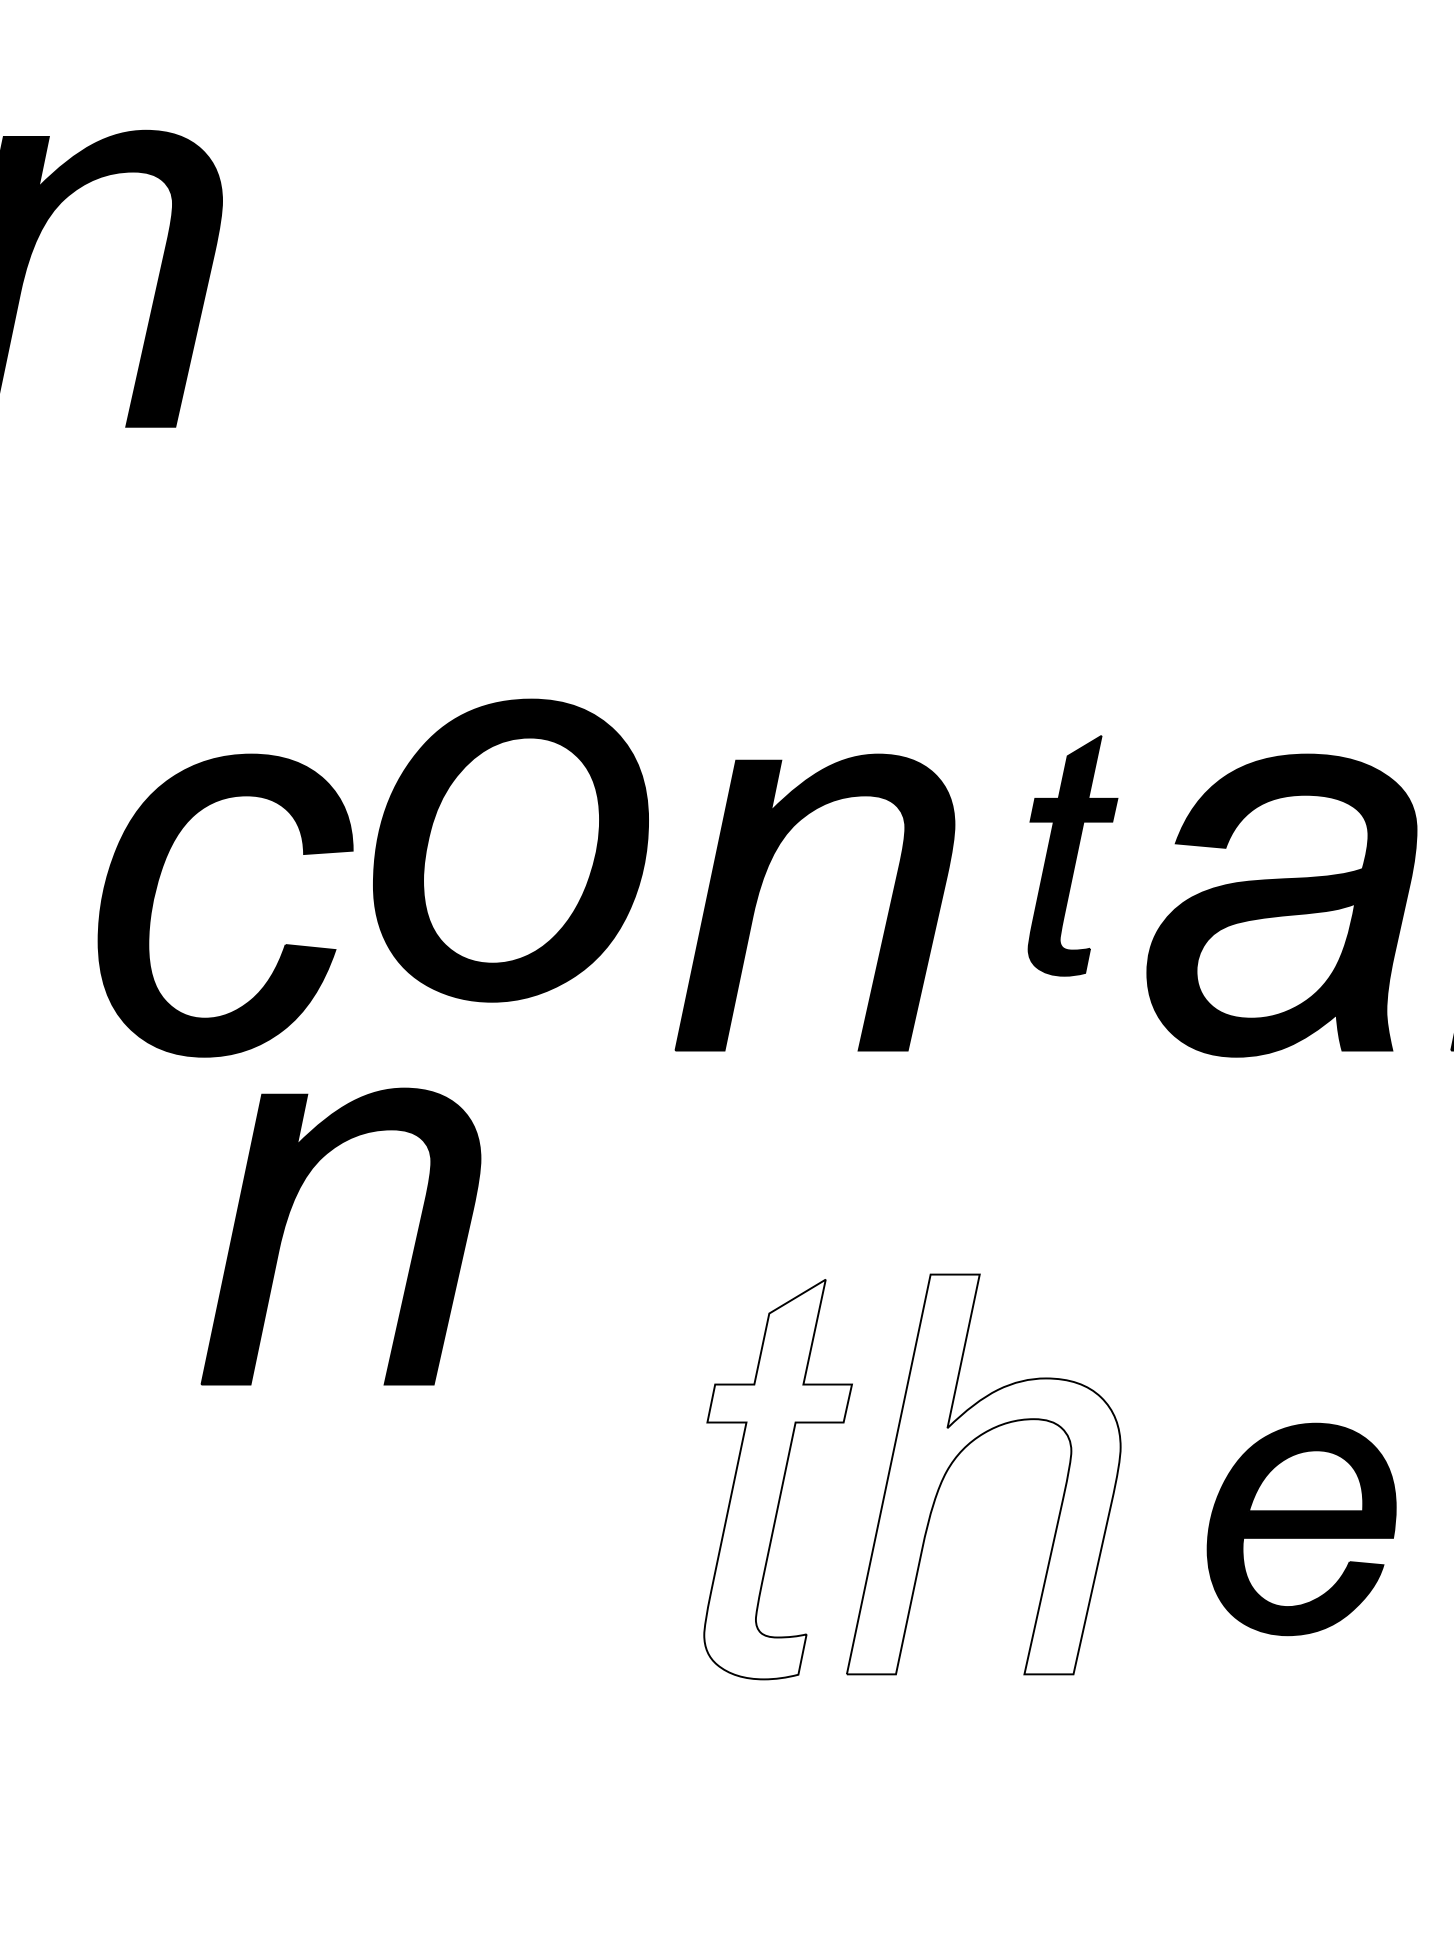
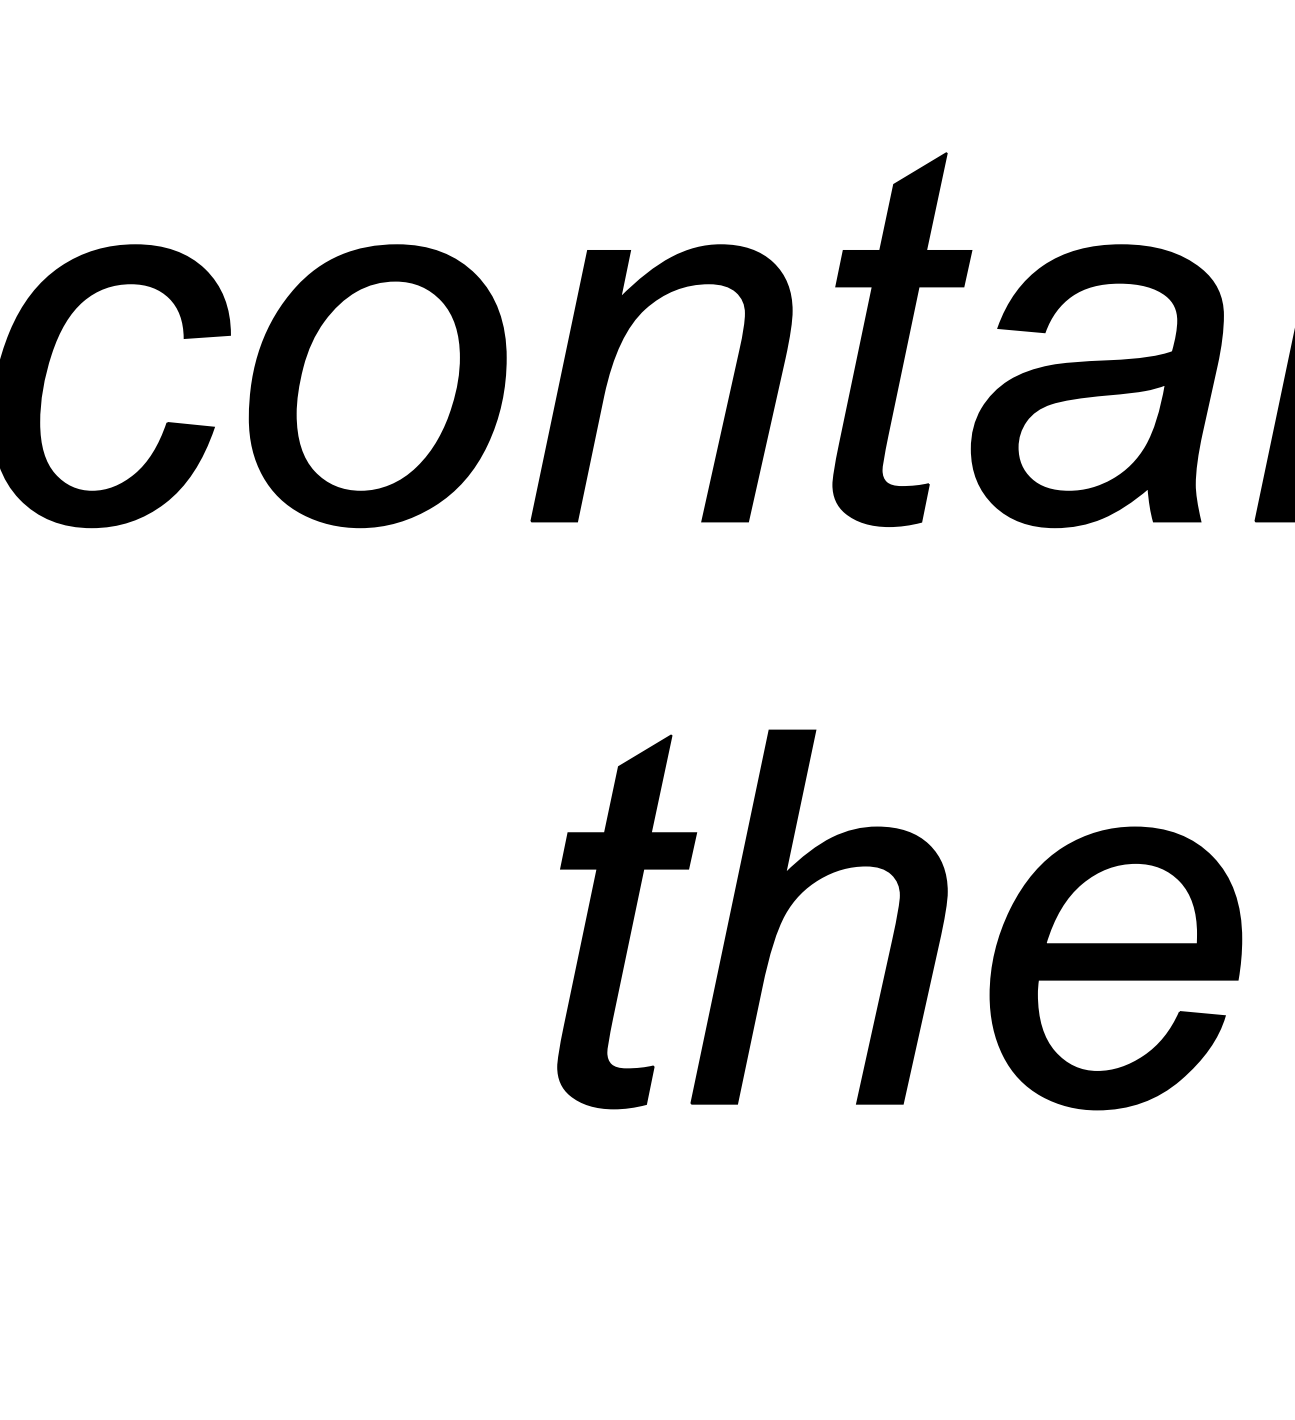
part: (510, 850) -> (377, 386), moved
part: (1072, 855) -> (901, 339), size x1.67
part: (286, 1224) -> (168, 683), removed
fill: (983, 1474) -> (818, 917), added
fill: (778, 1479) -> (627, 921), added
part: (1301, 1529) -> (1115, 968), size x1.43

